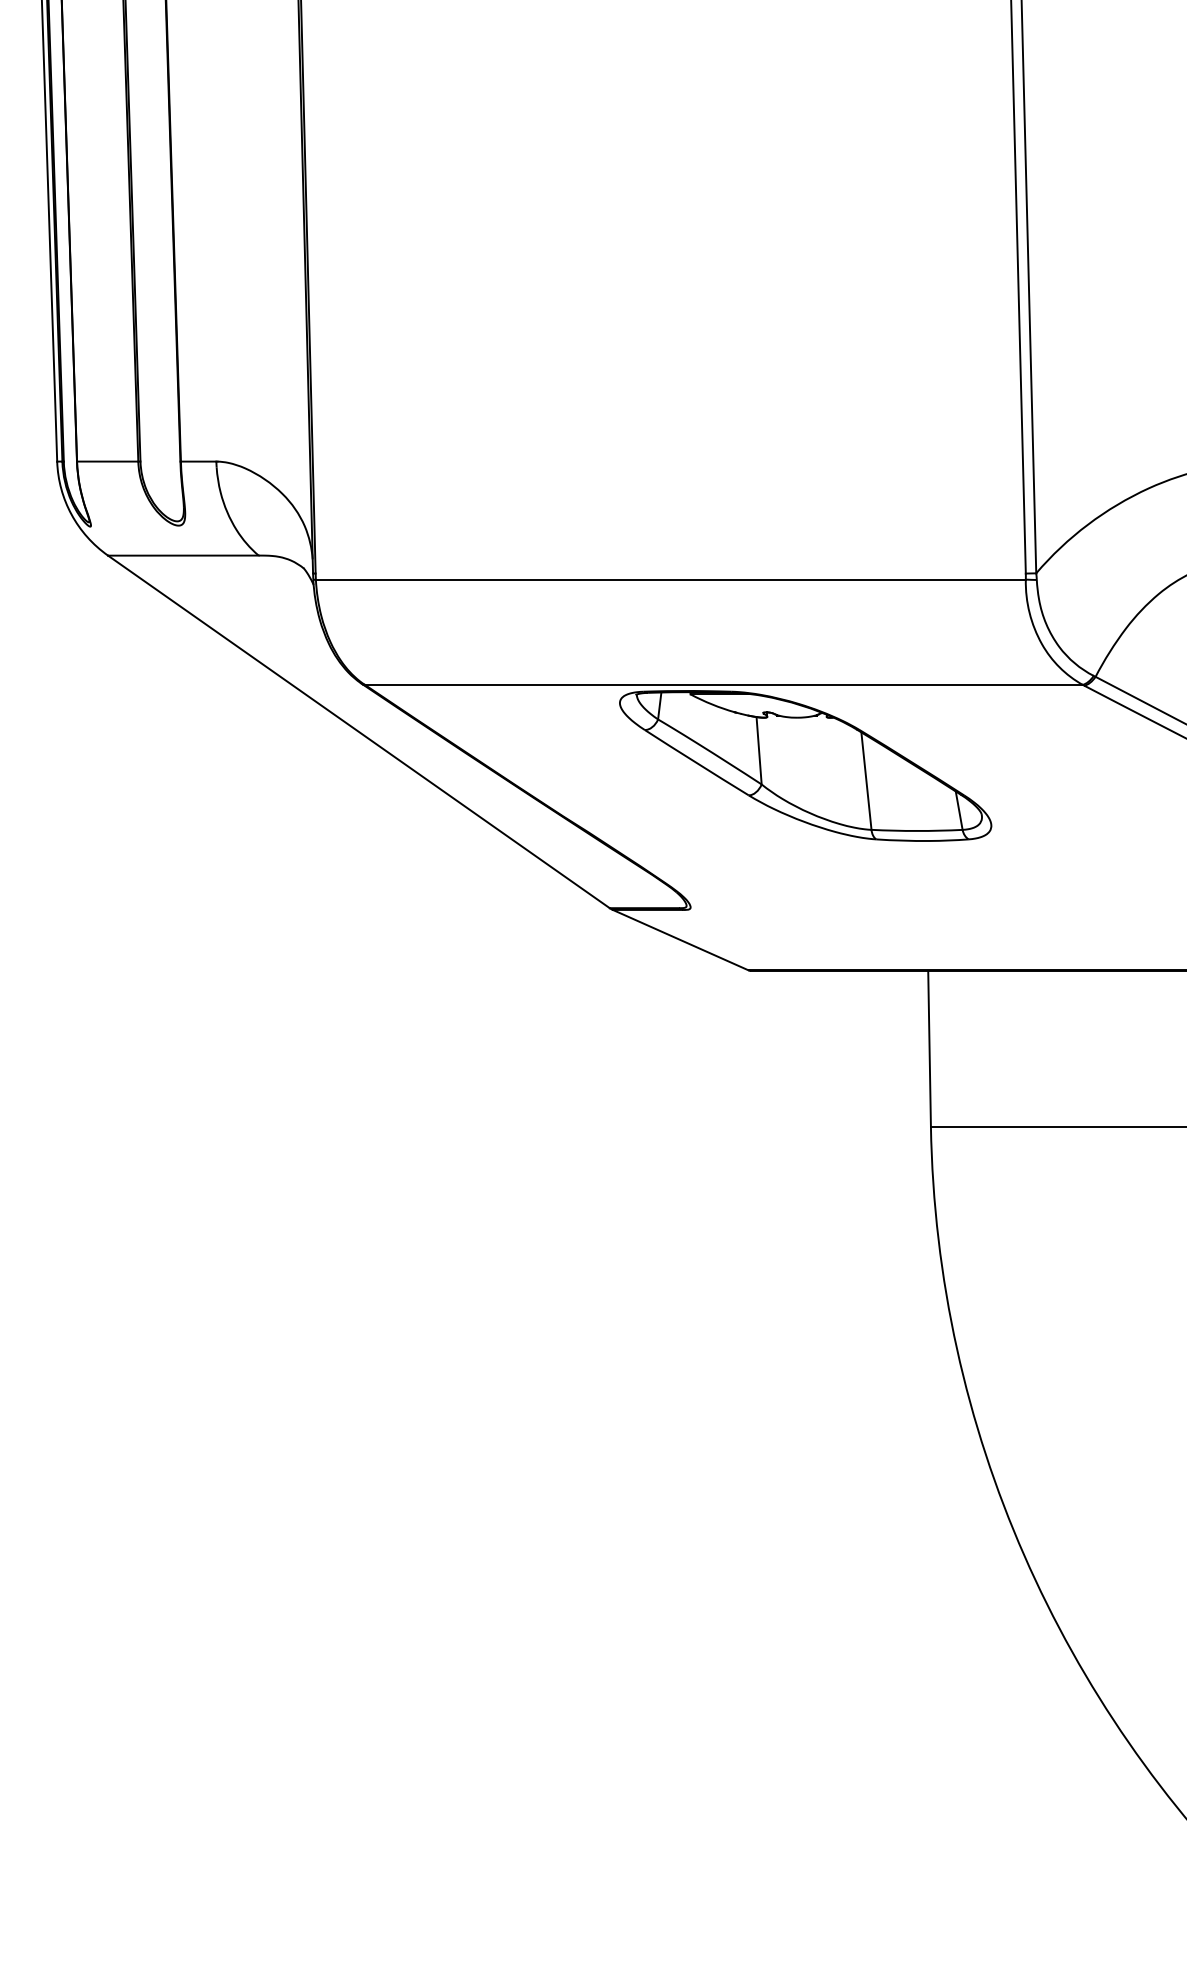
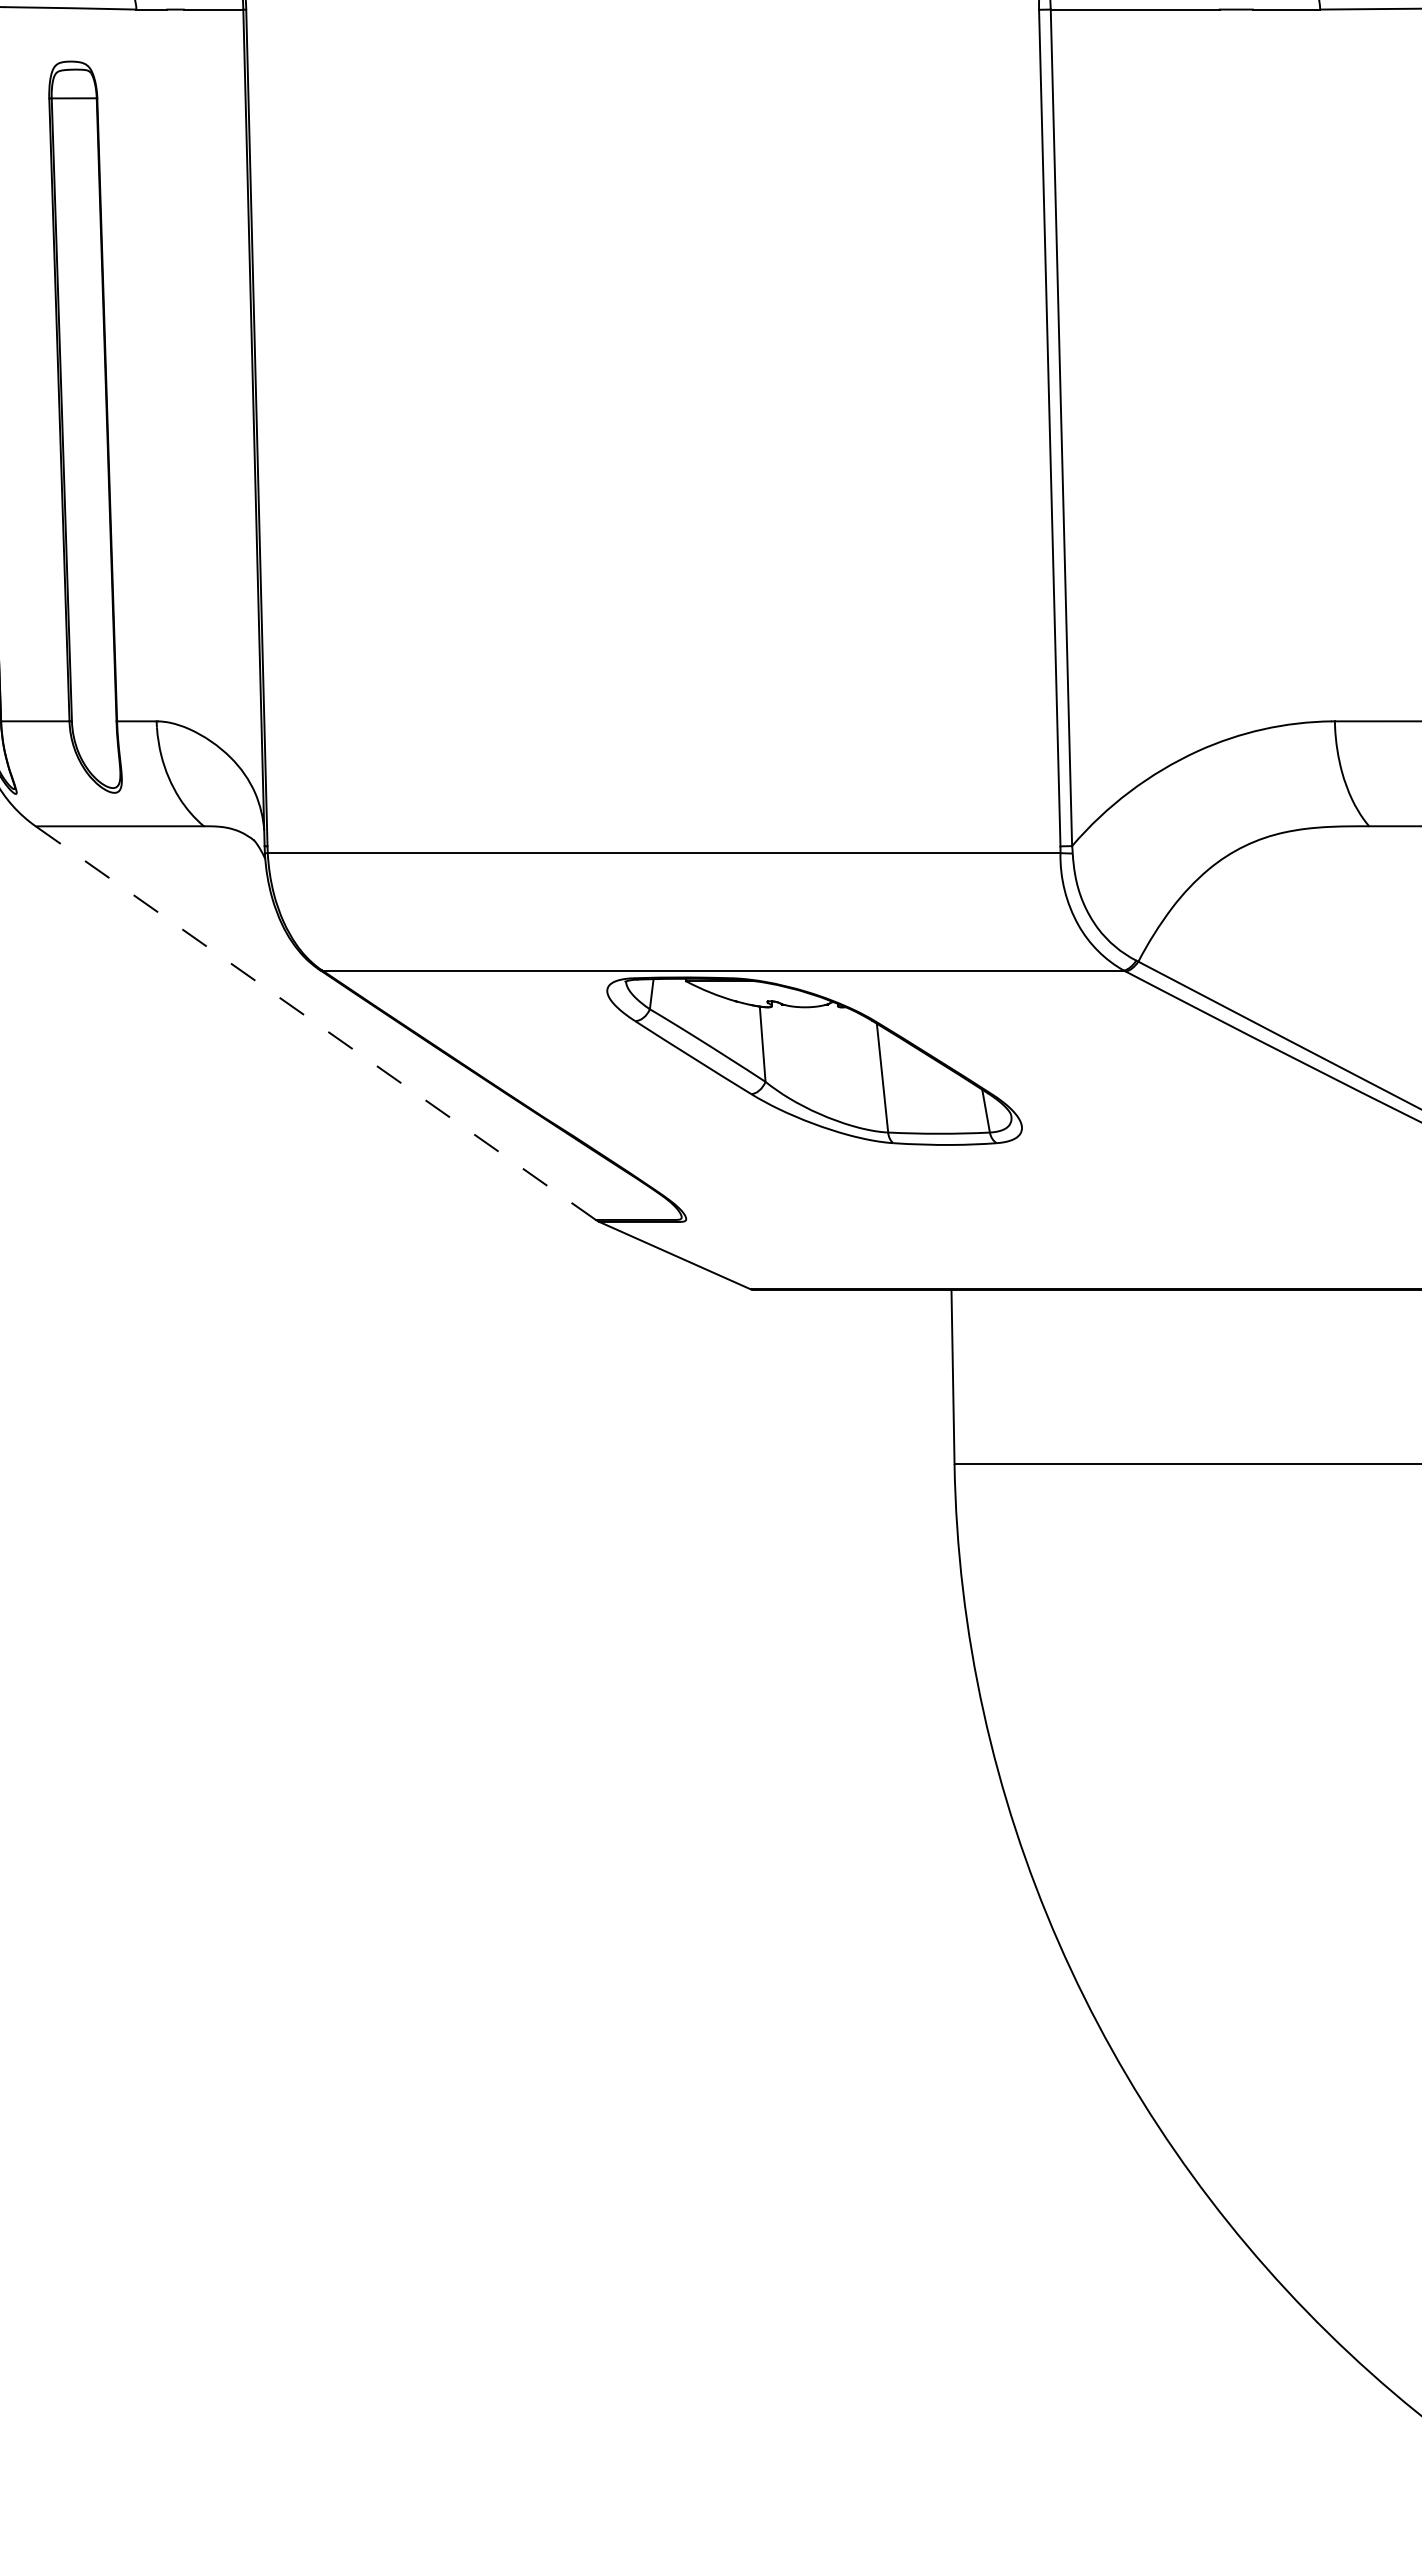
line: (358, 731) -> (315, 1022), solid -> dashed

